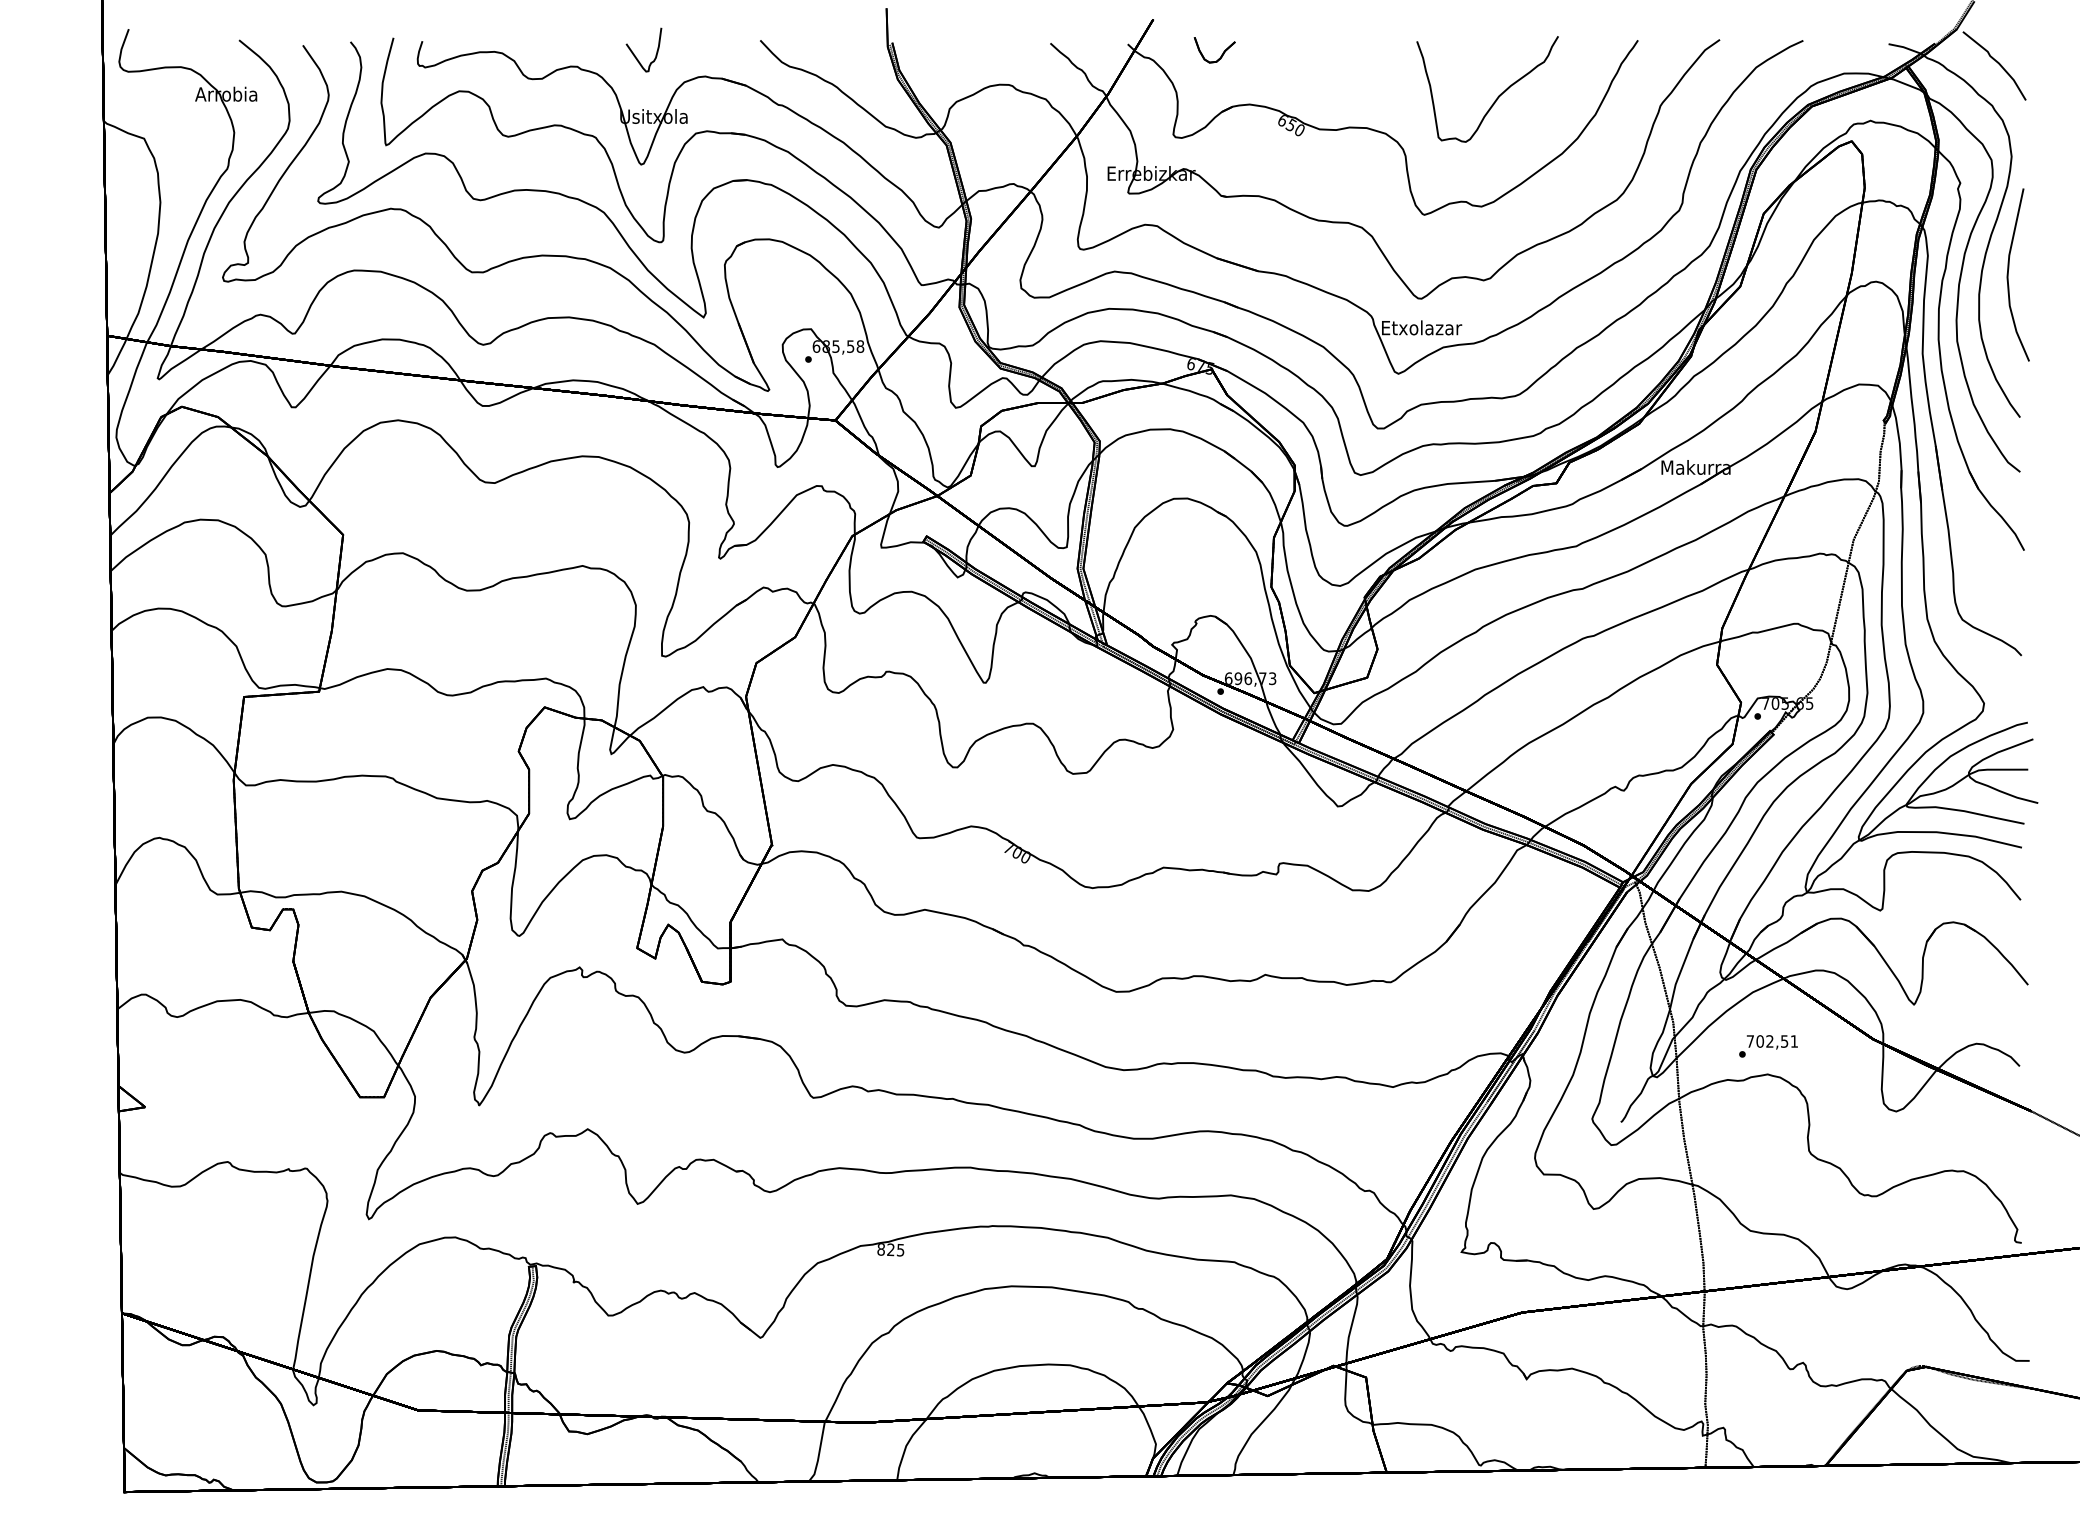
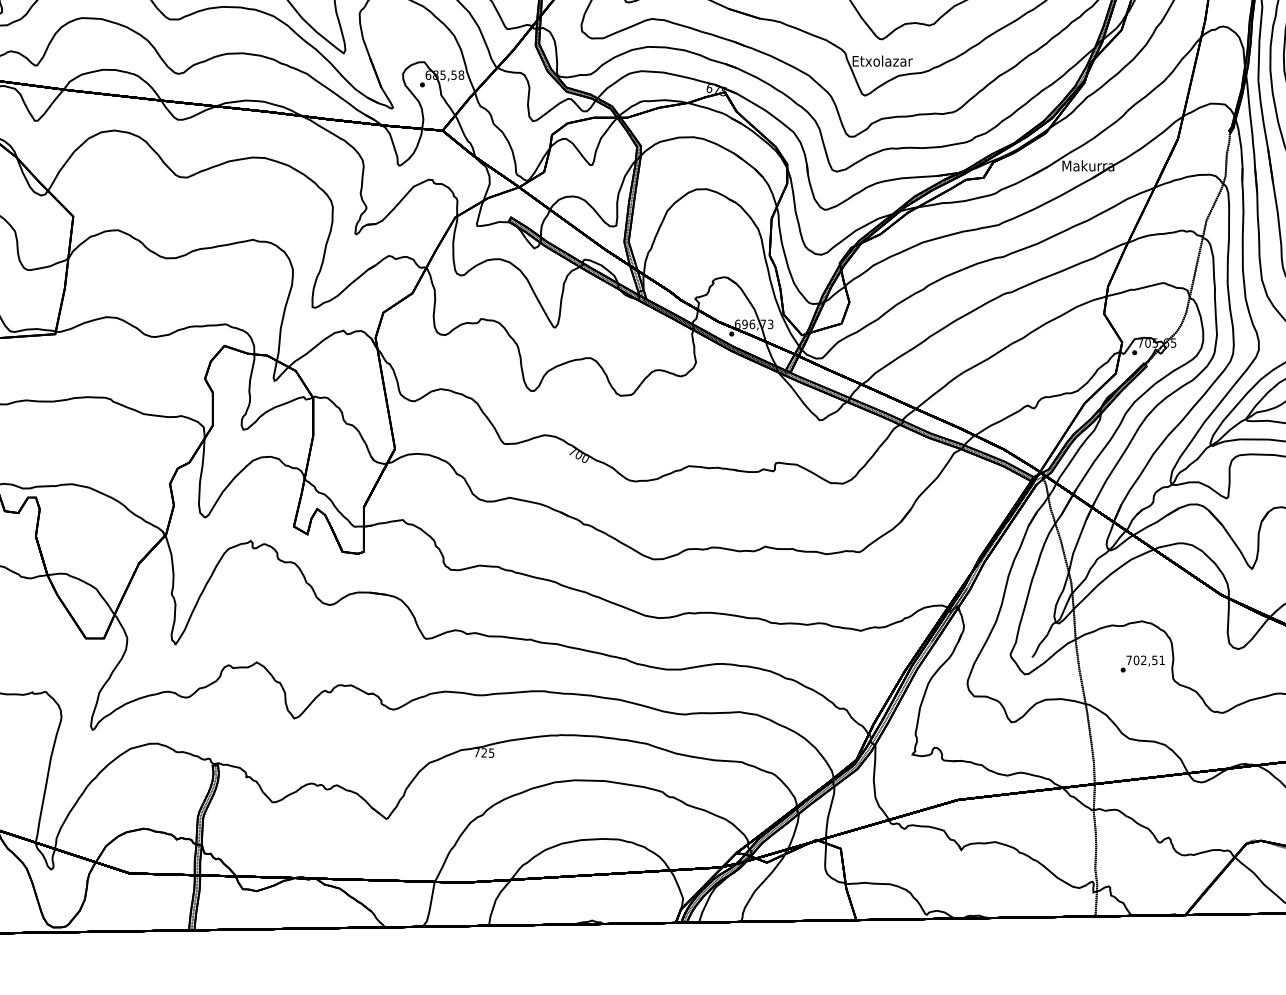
text: (1768, 1046) -> (1142, 664), moved
text: (880, 1249) -> (476, 752), 825 -> 725

